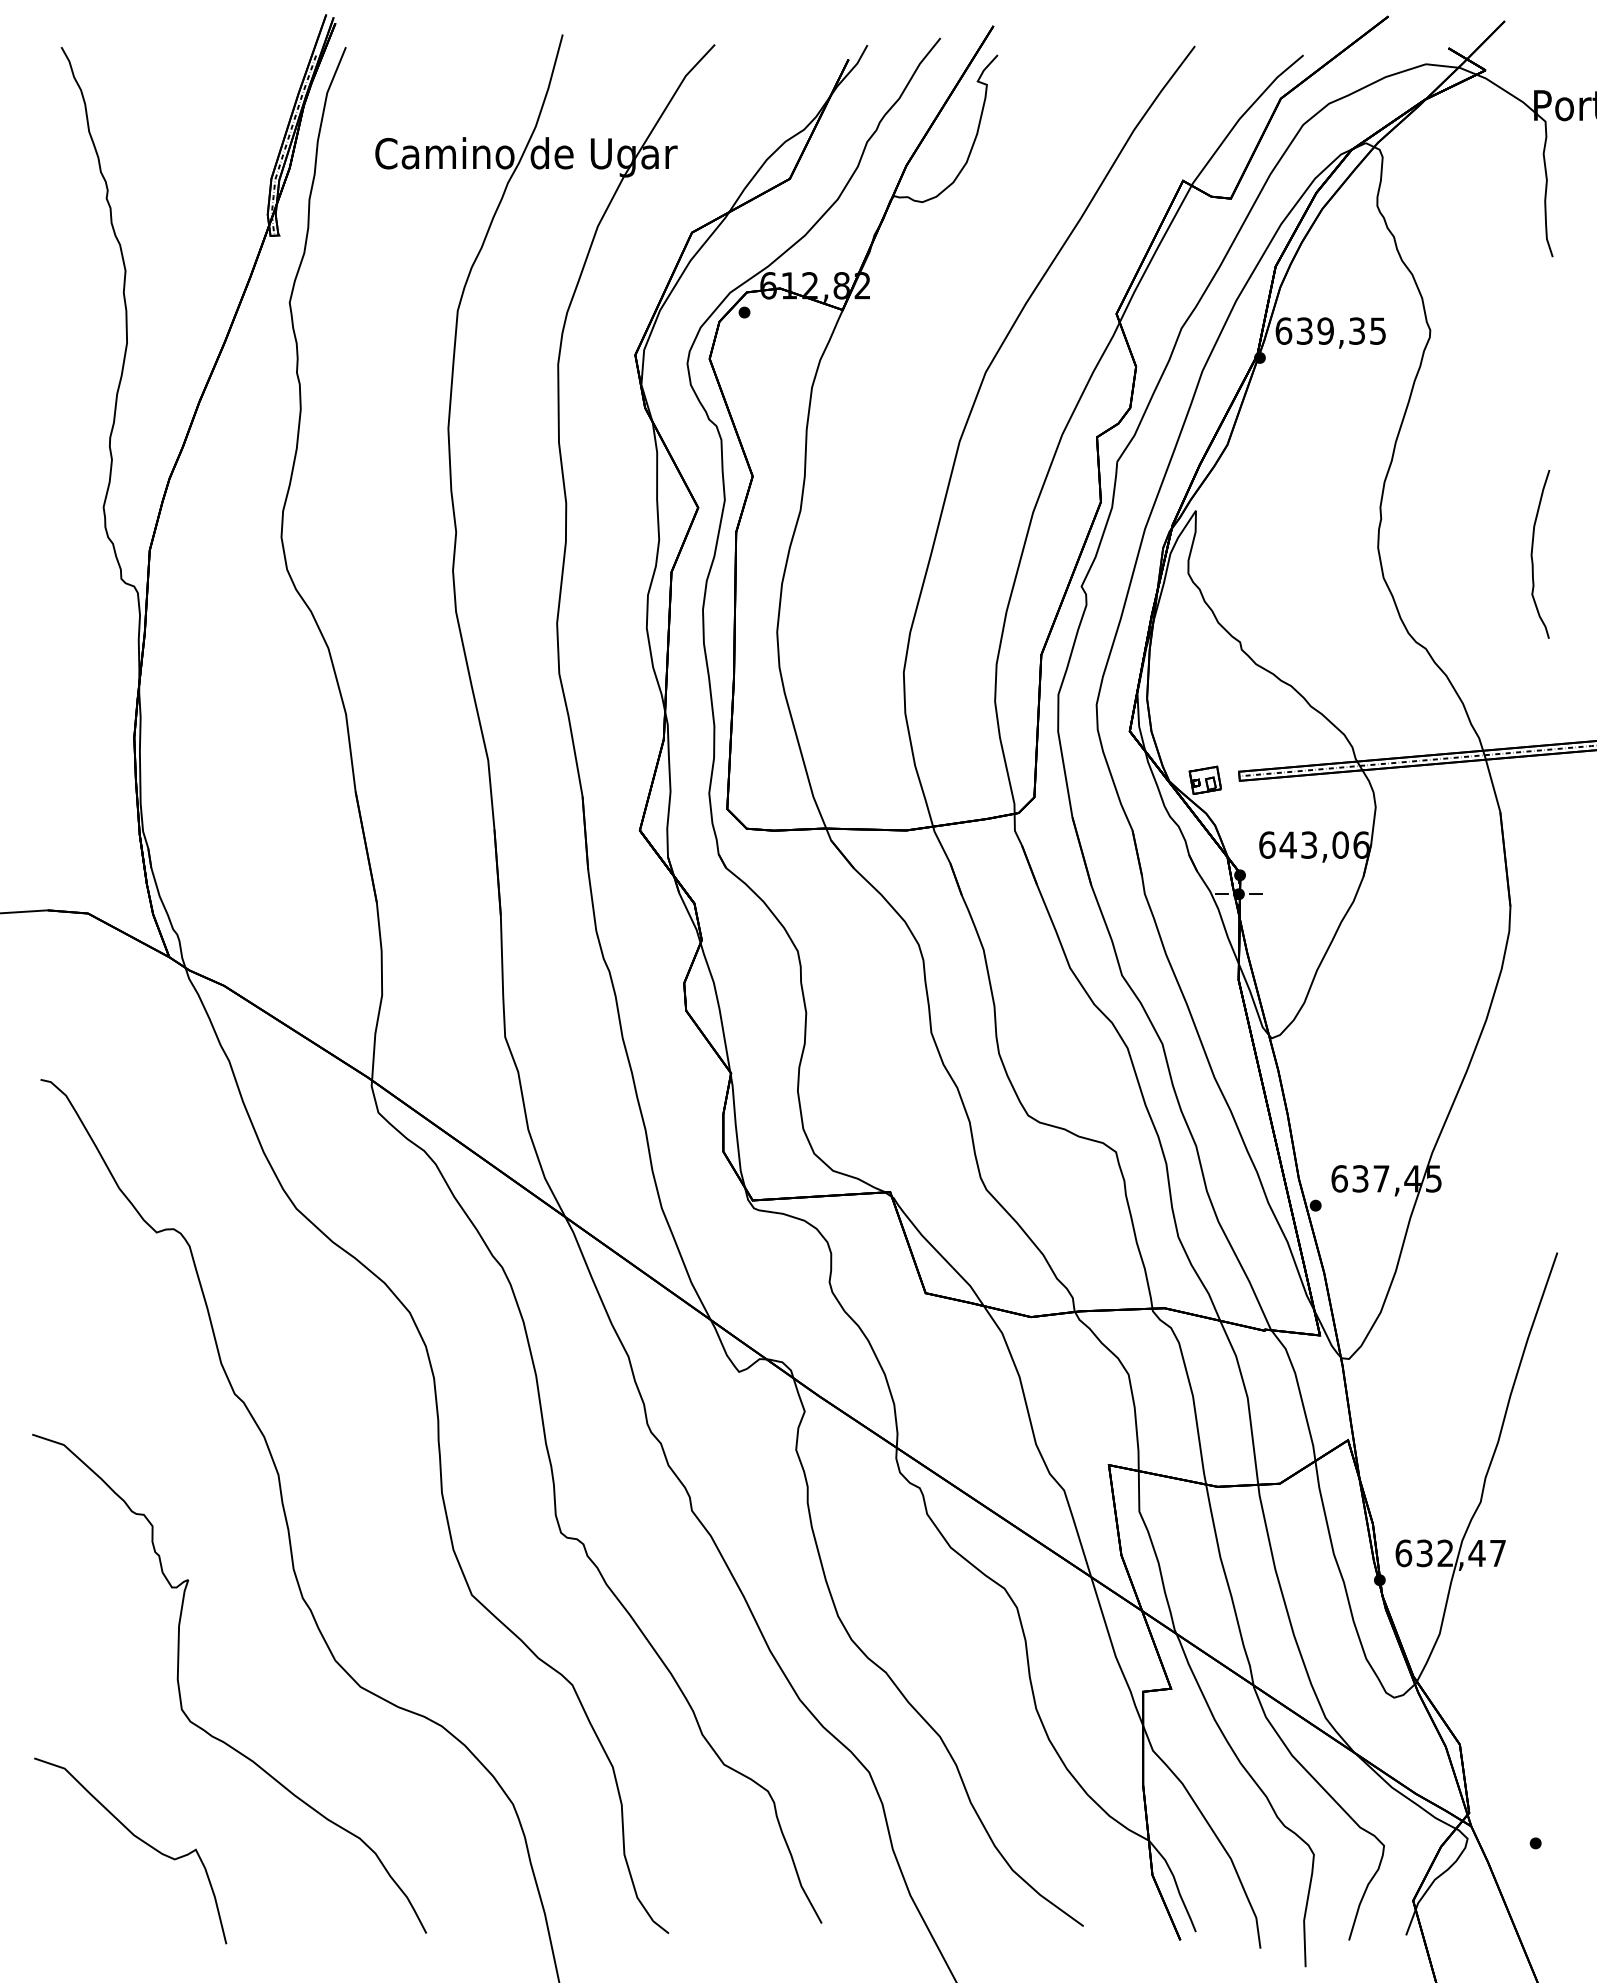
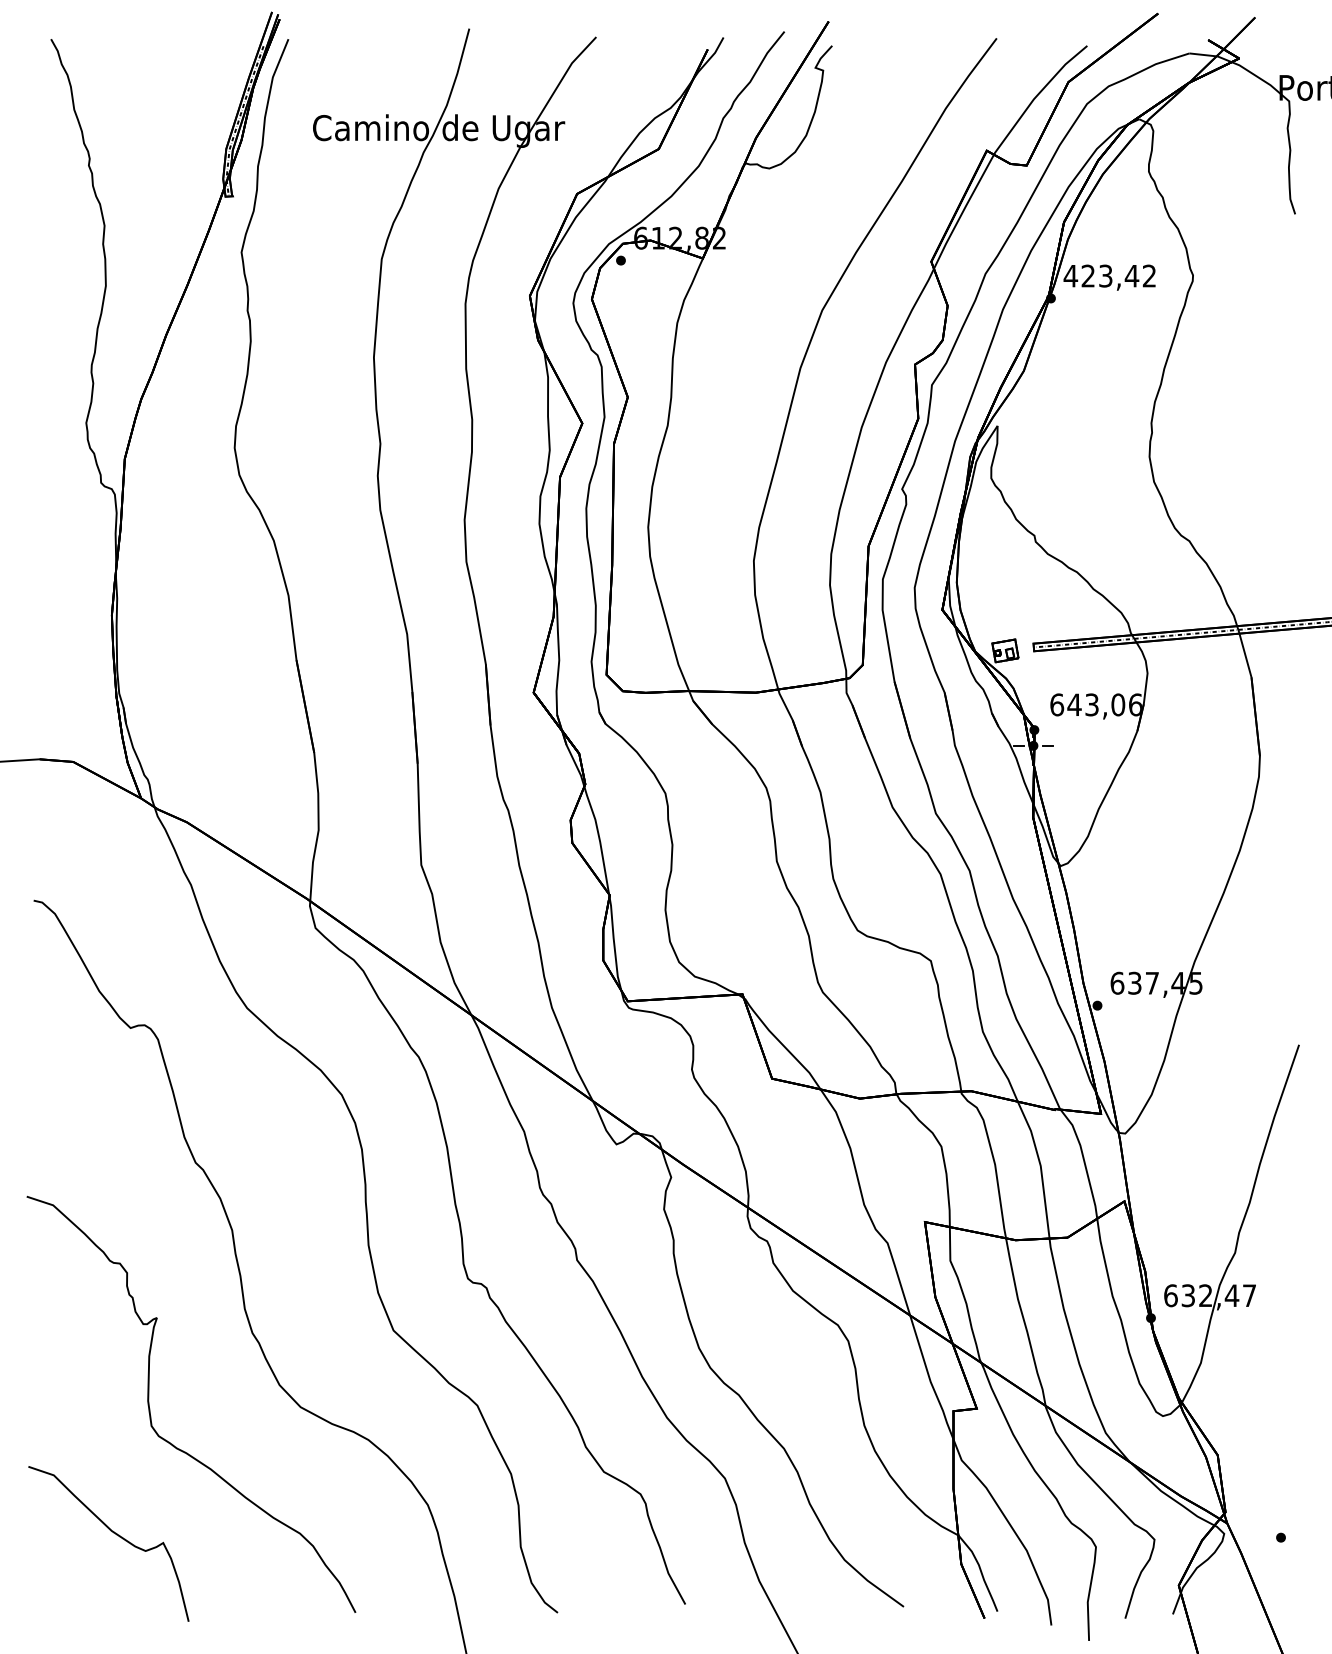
text: (1330, 330) -> (1109, 275), 639,35 -> 423,42
curve: (1532, 553) -> (1278, 461), removed

